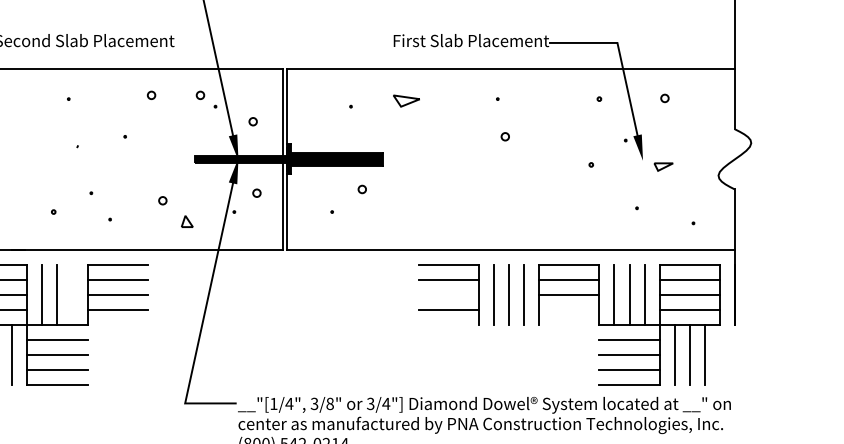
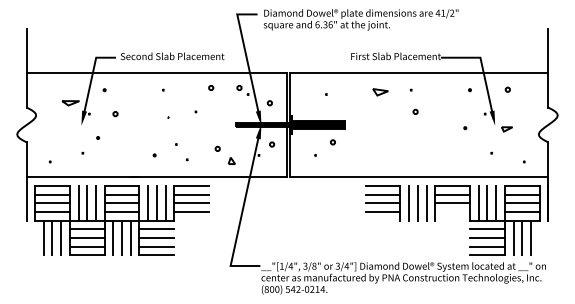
part: (406, 101) -> (380, 92), moved
line: (72, 293) -> (165, 202), added
line: (447, 295) -> (382, 203), added

